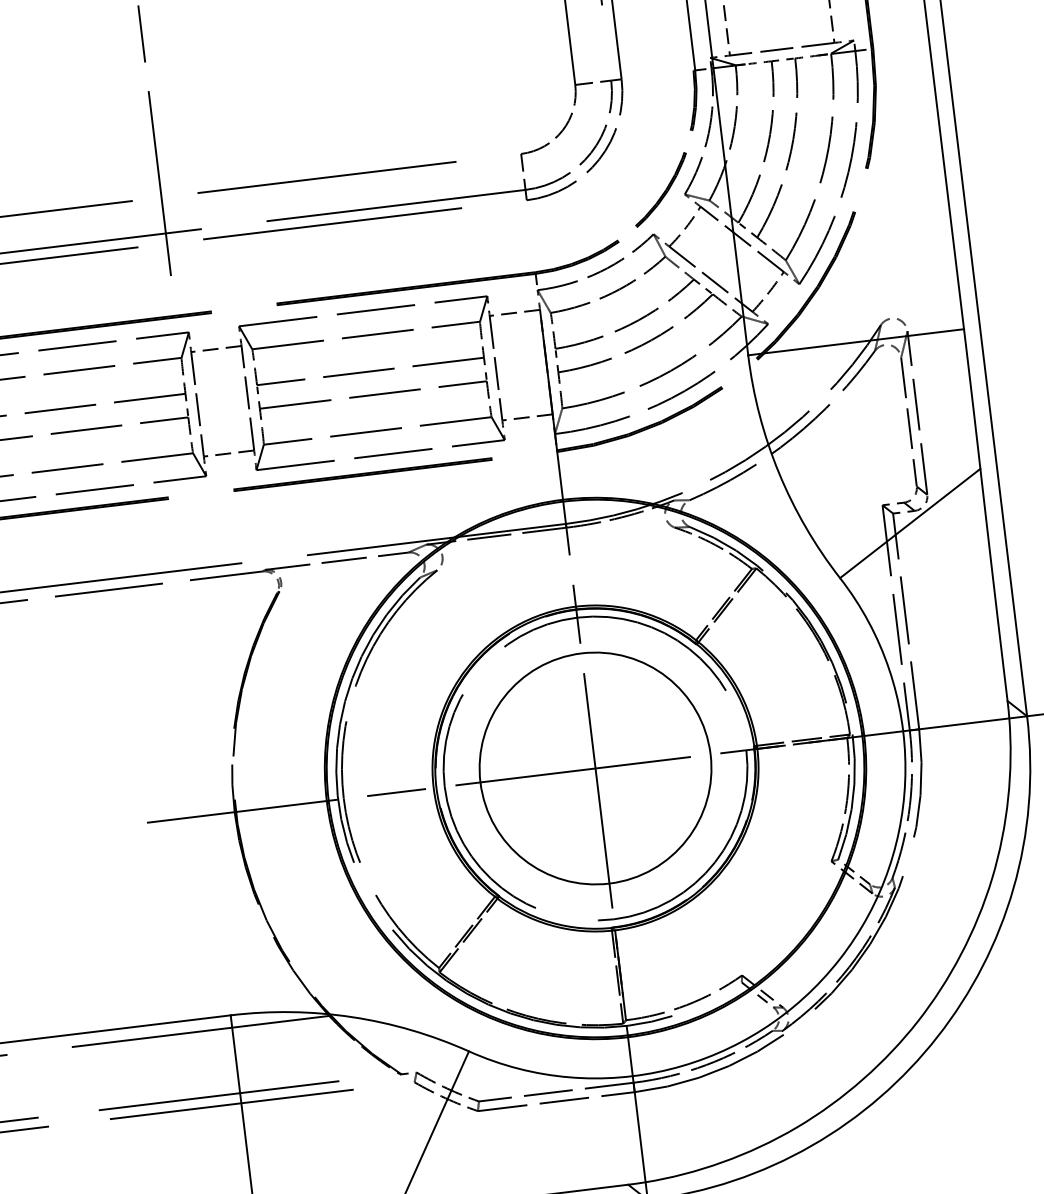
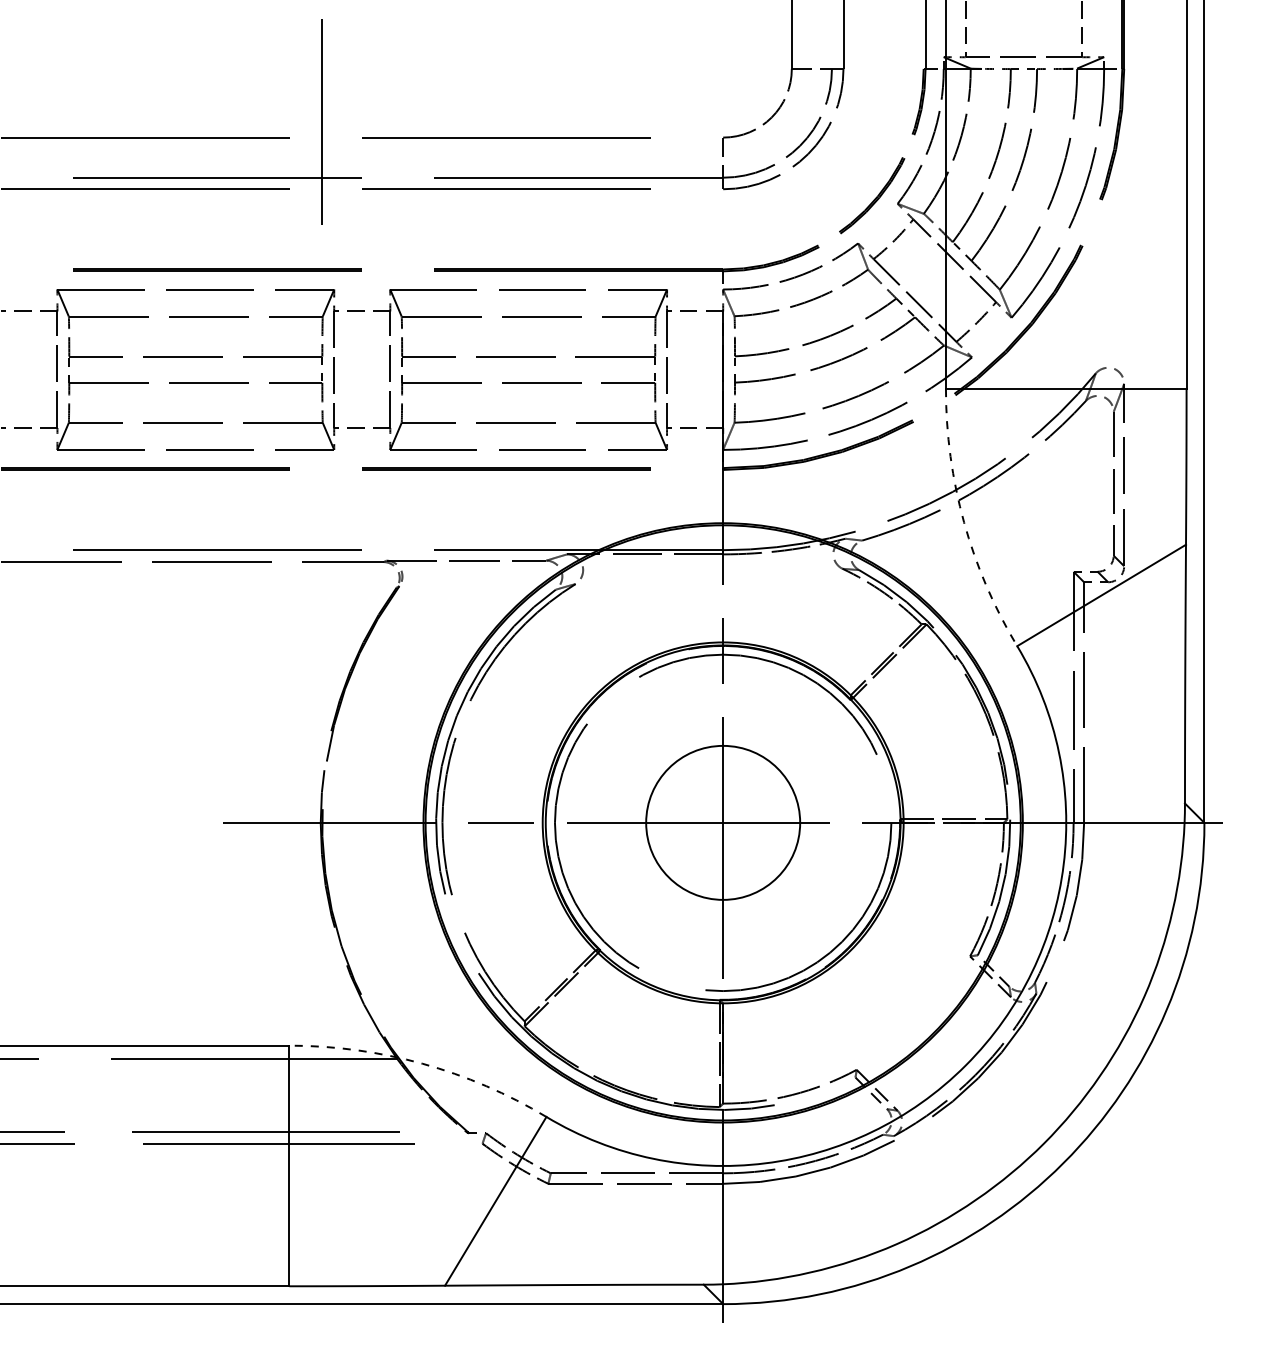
arc: (779, 472) -> (964, 522), solid -> dashed
circle: (594, 768) -> (722, 822), size x0.6
arc: (352, 1016) -> (422, 1063), solid -> dashed

